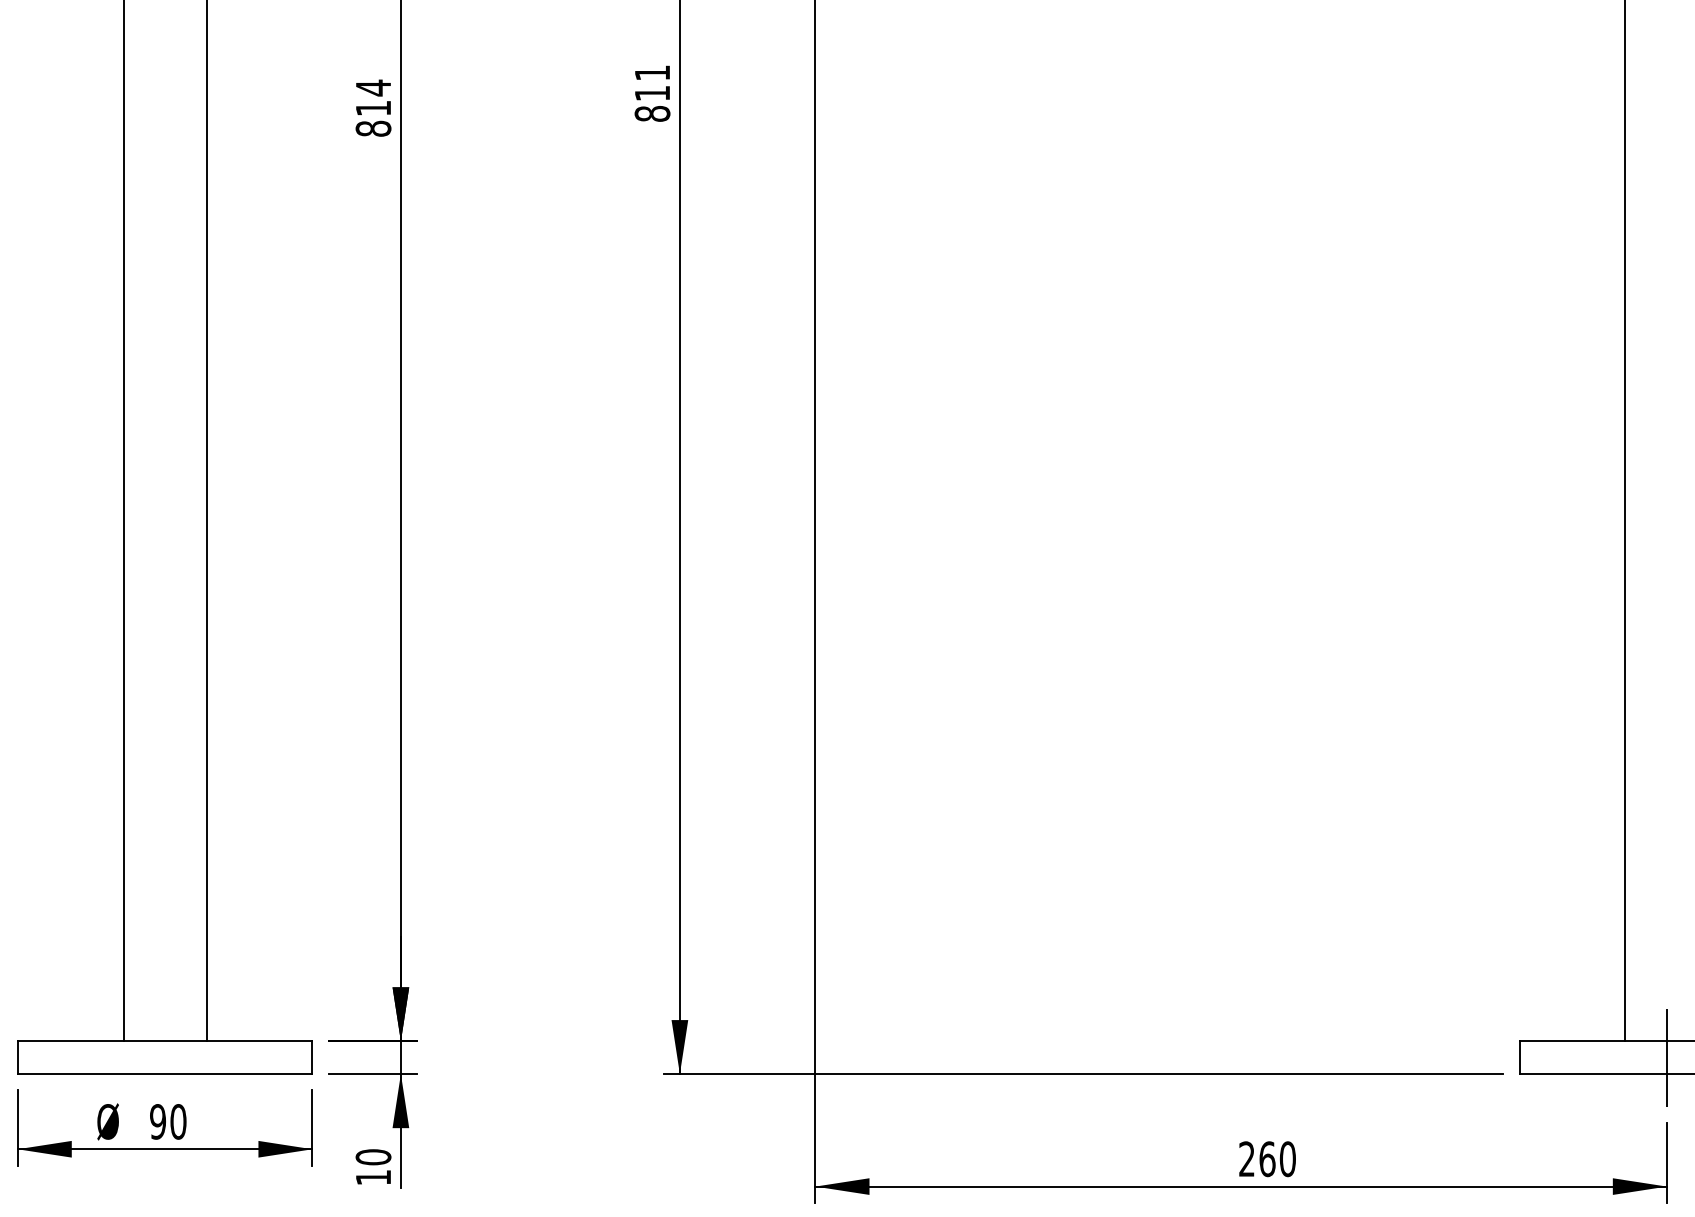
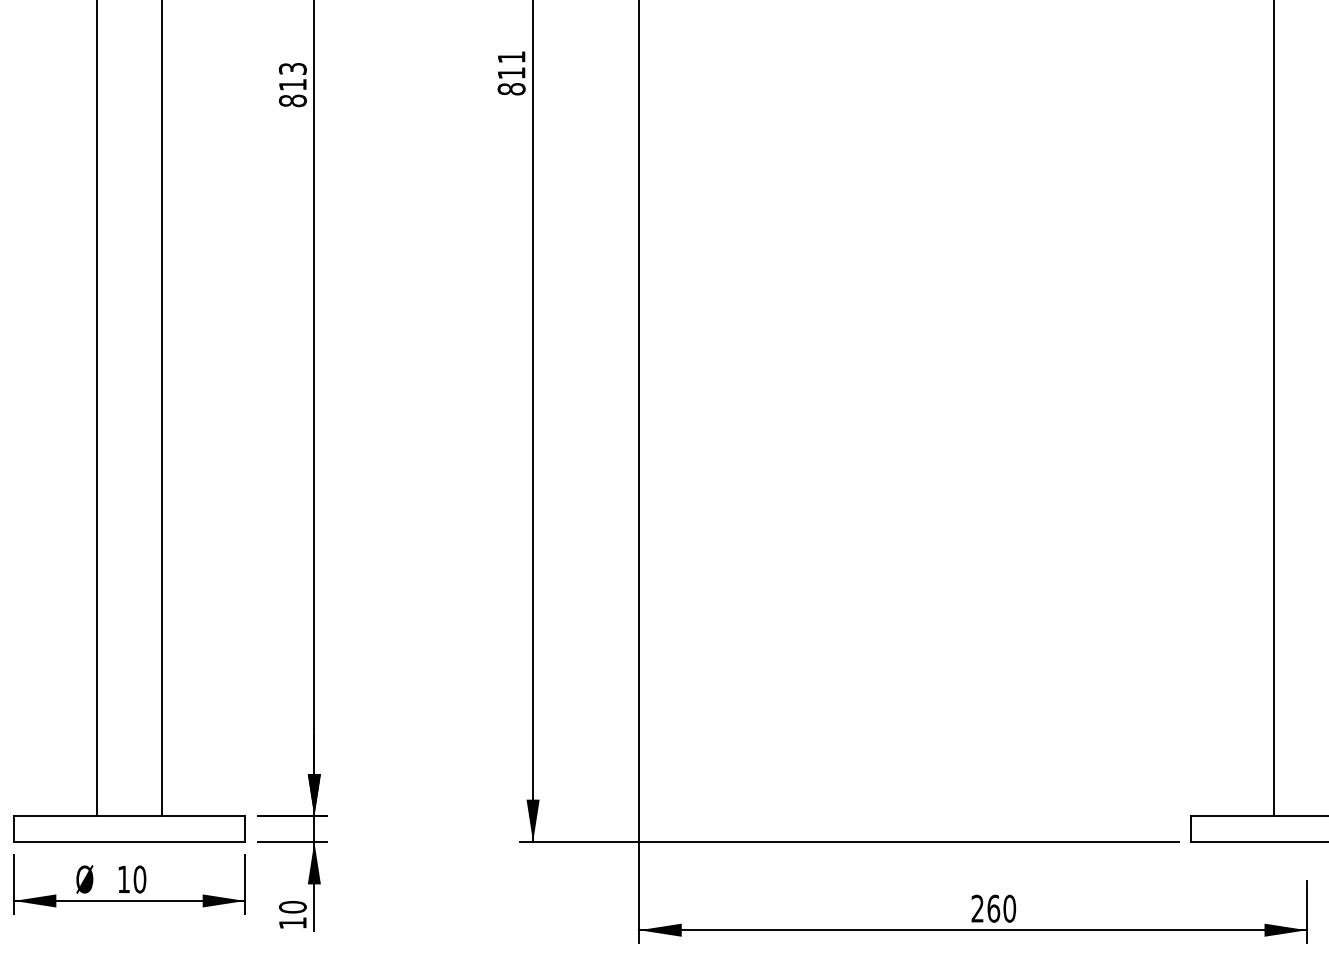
text: (373, 87) -> (292, 68), 814 -> 813
line: (1666, 1057) -> (1306, 829), removed
text: (157, 1121) -> (123, 879), 90 -> 10

